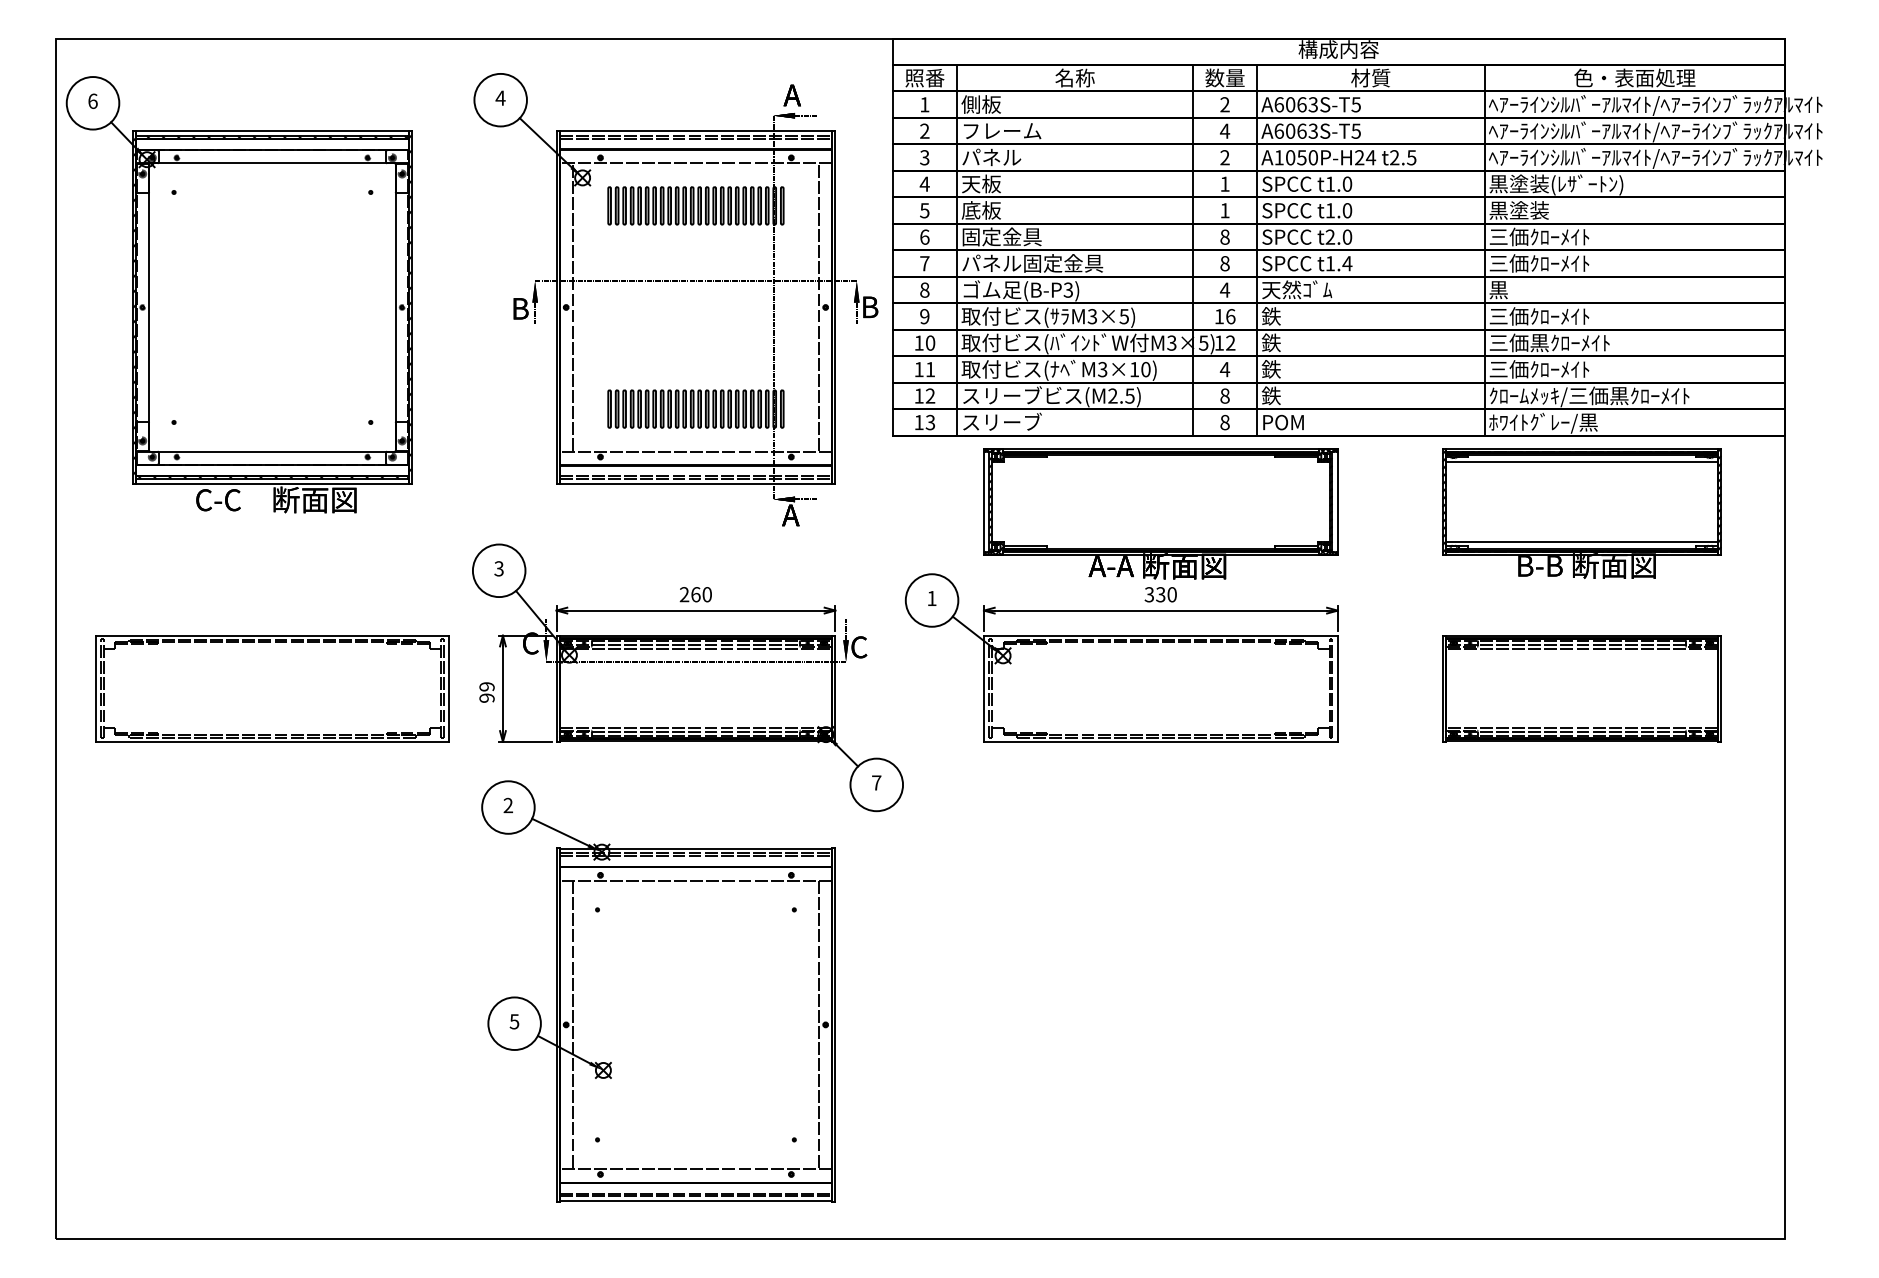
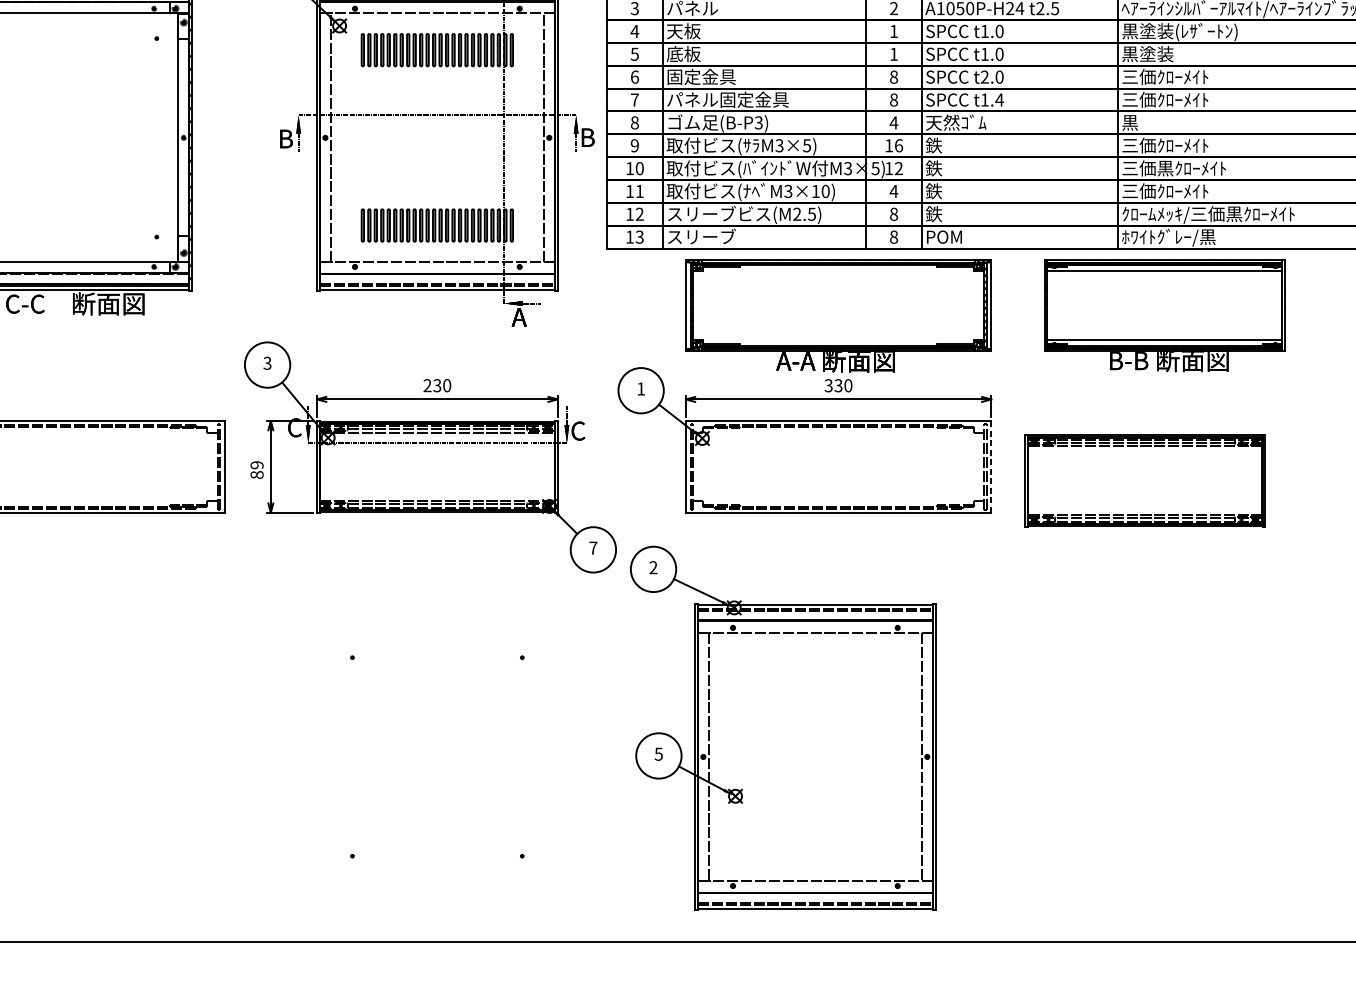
part: (1581, 513) -> (1164, 315), moved
text: (695, 594) -> (436, 385), 260 -> 230
line: (1337, 688) -> (991, 466), solid -> dashed
part: (1581, 688) -> (1144, 480), moved
text: (486, 697) -> (256, 474), 99 -> 89
part: (658, 991) -> (783, 728), moved

